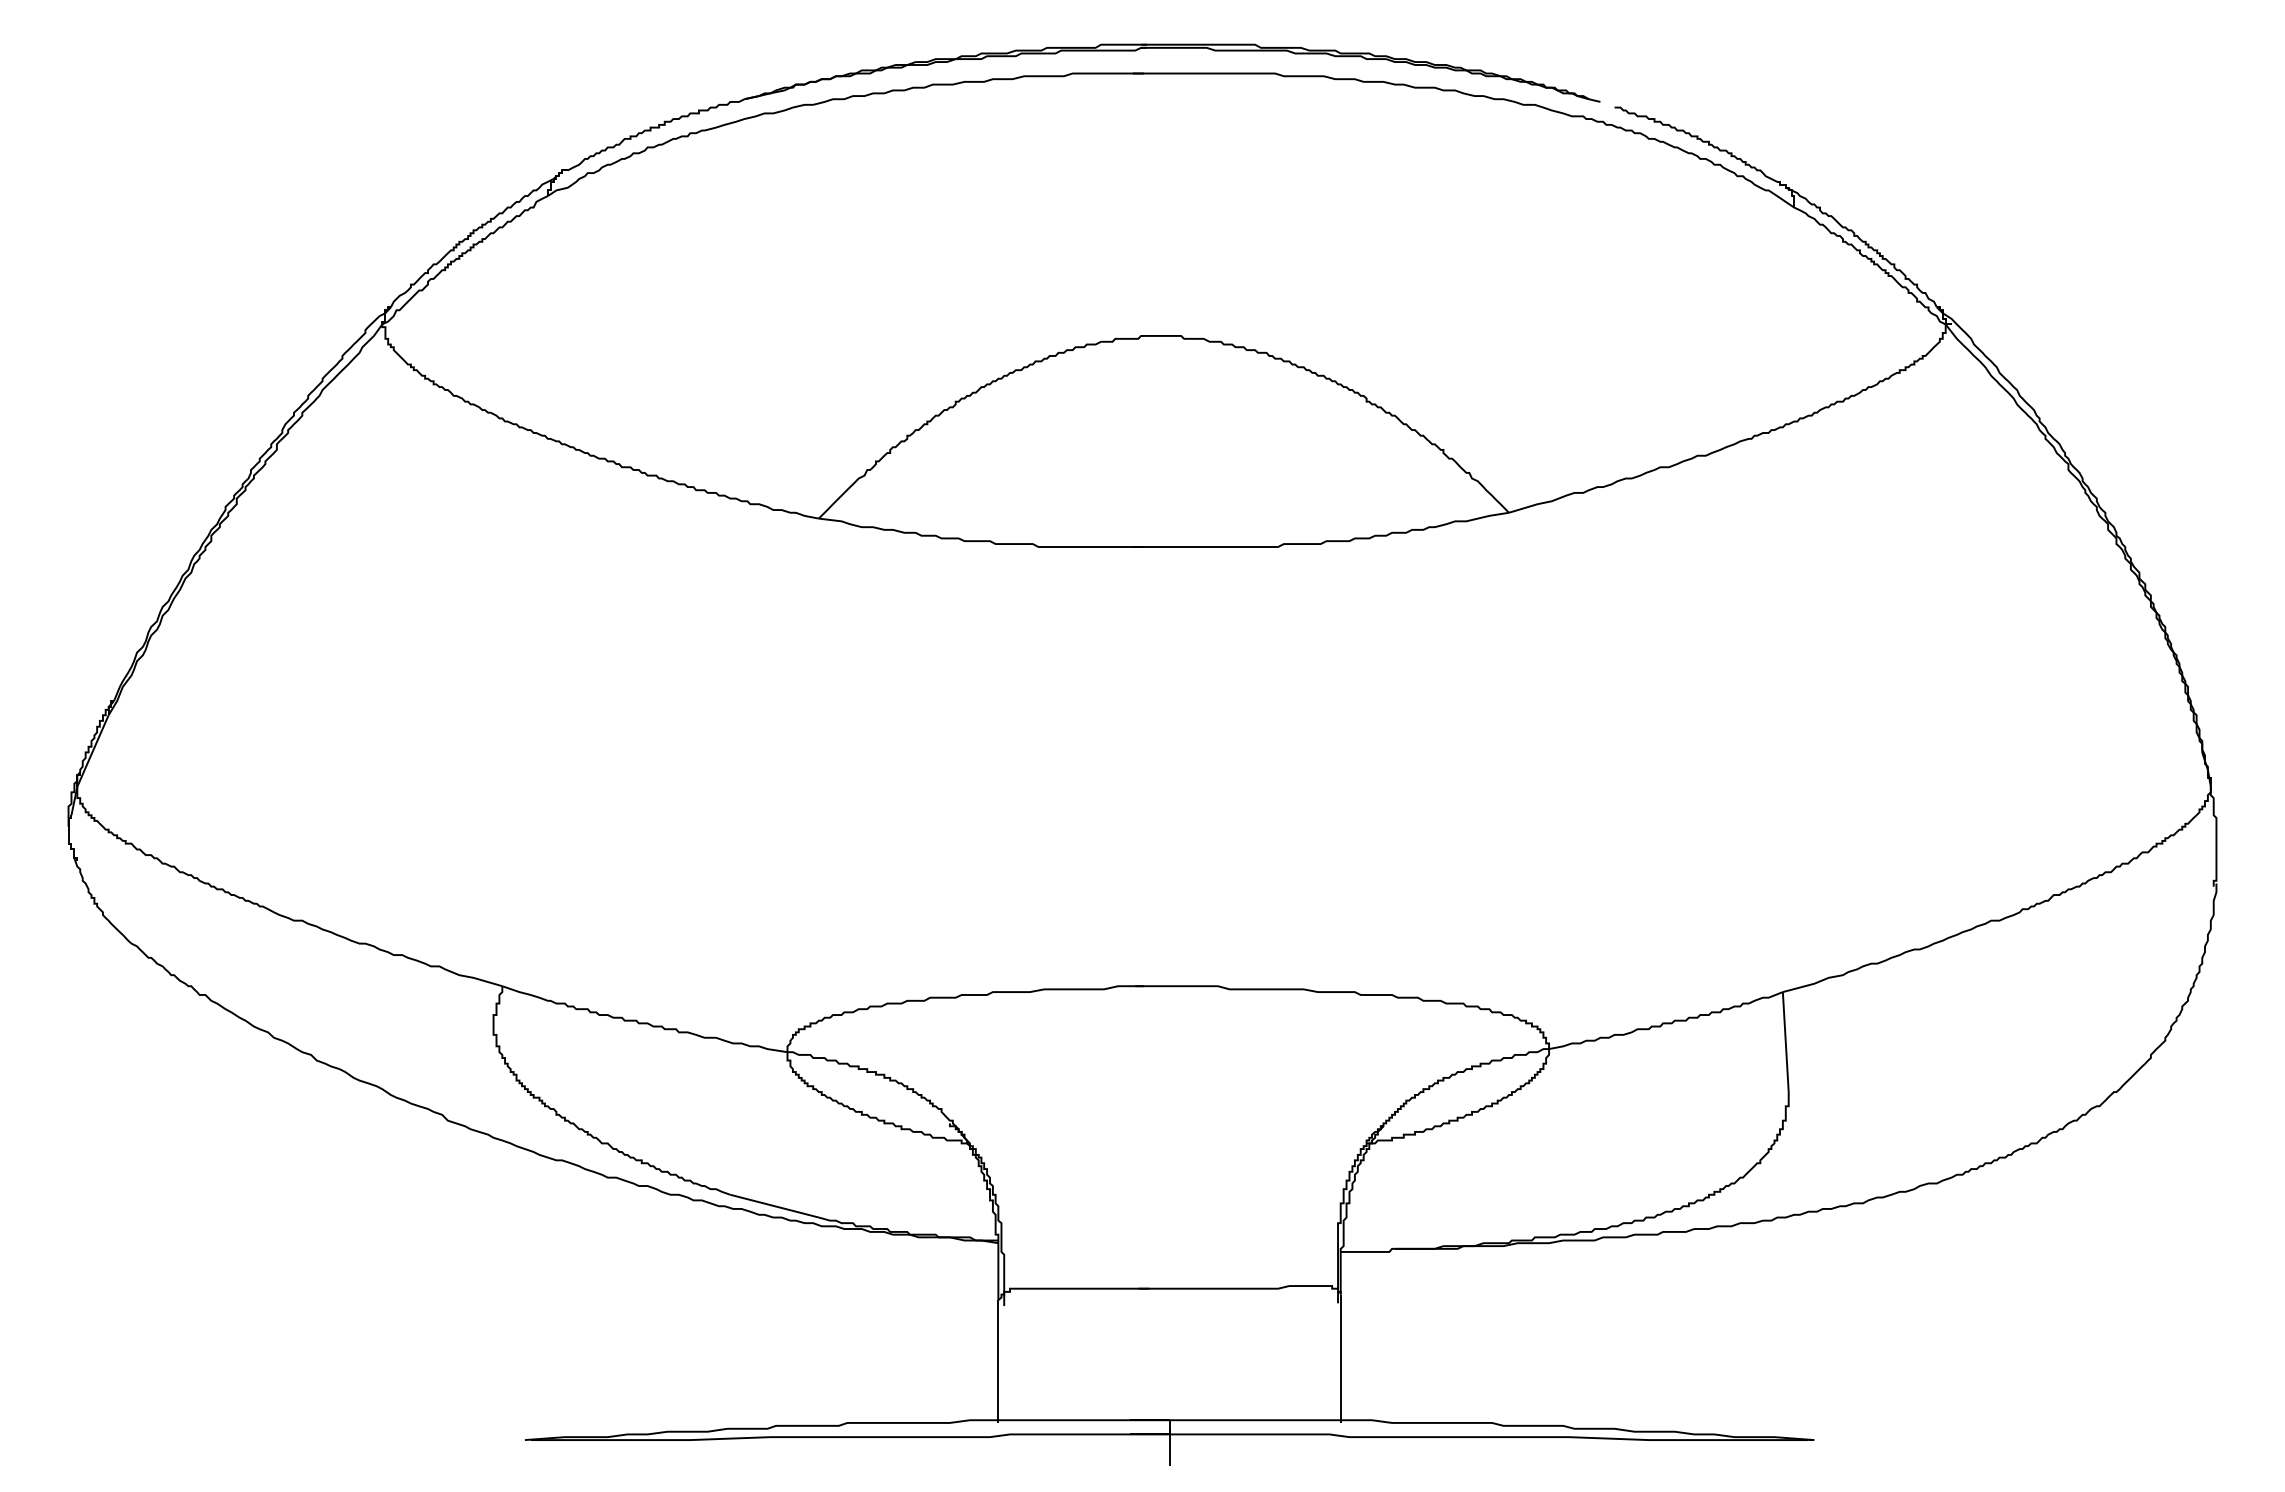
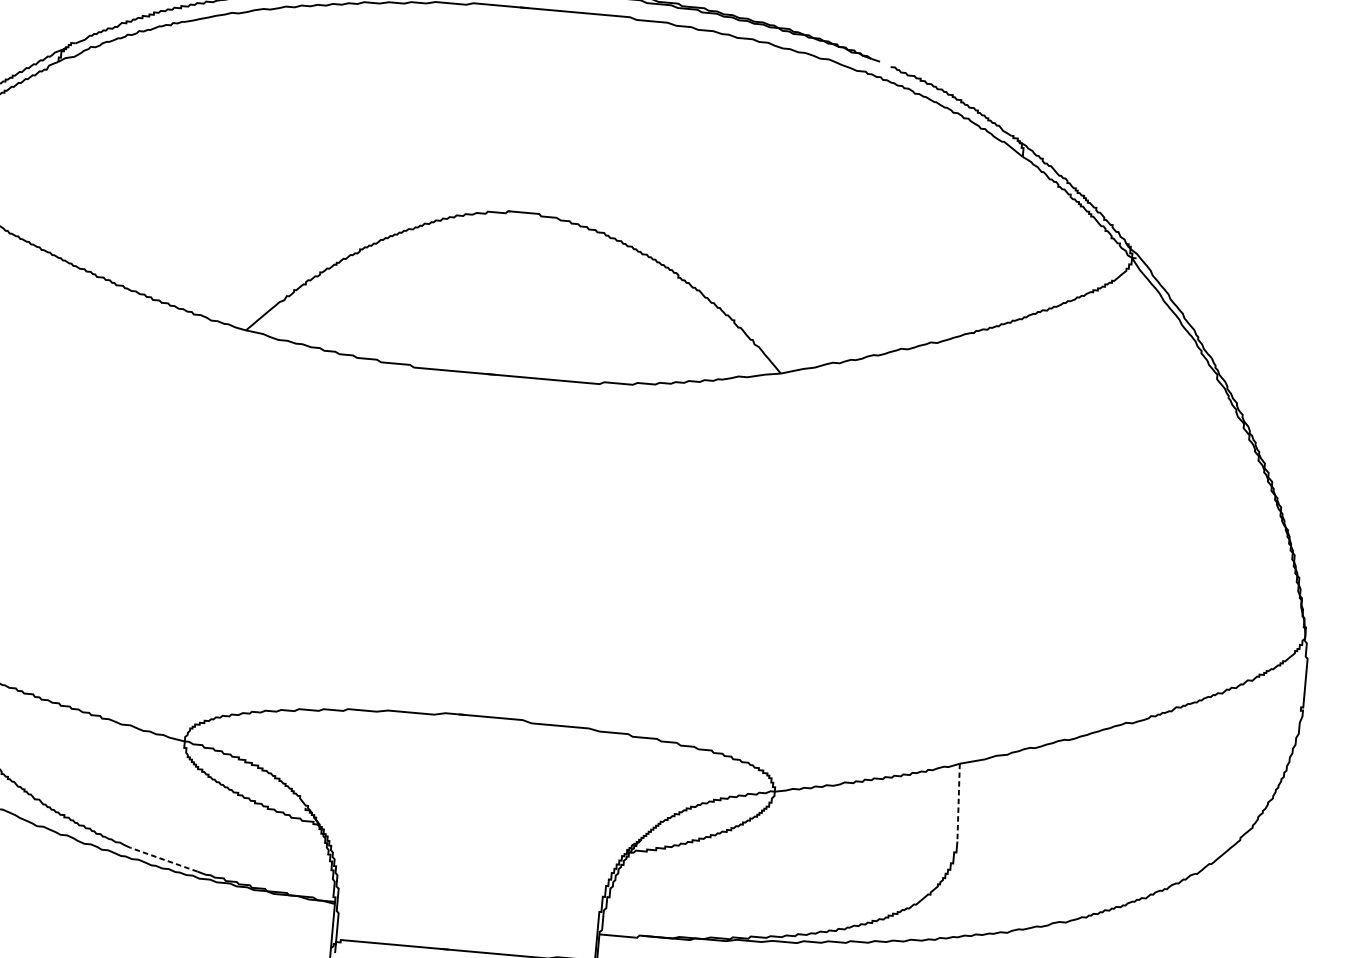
line: (1785, 1042) -> (958, 802), solid -> dashed
line: (774, 1206) -> (164, 860), solid -> dashed

